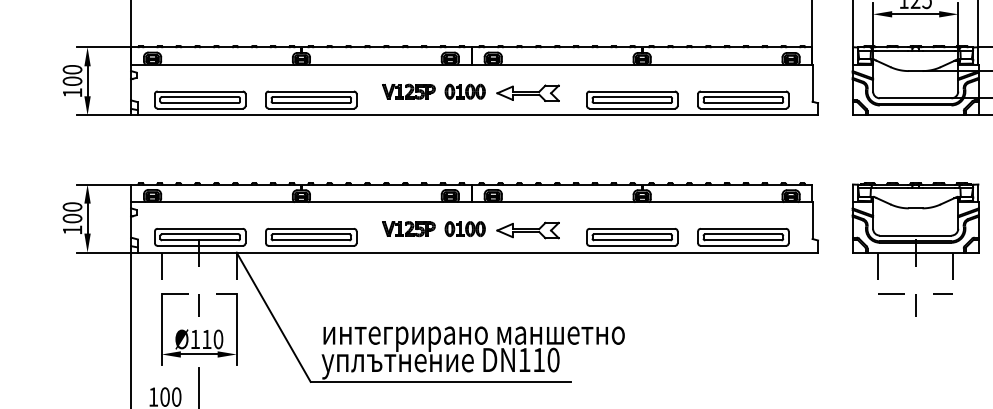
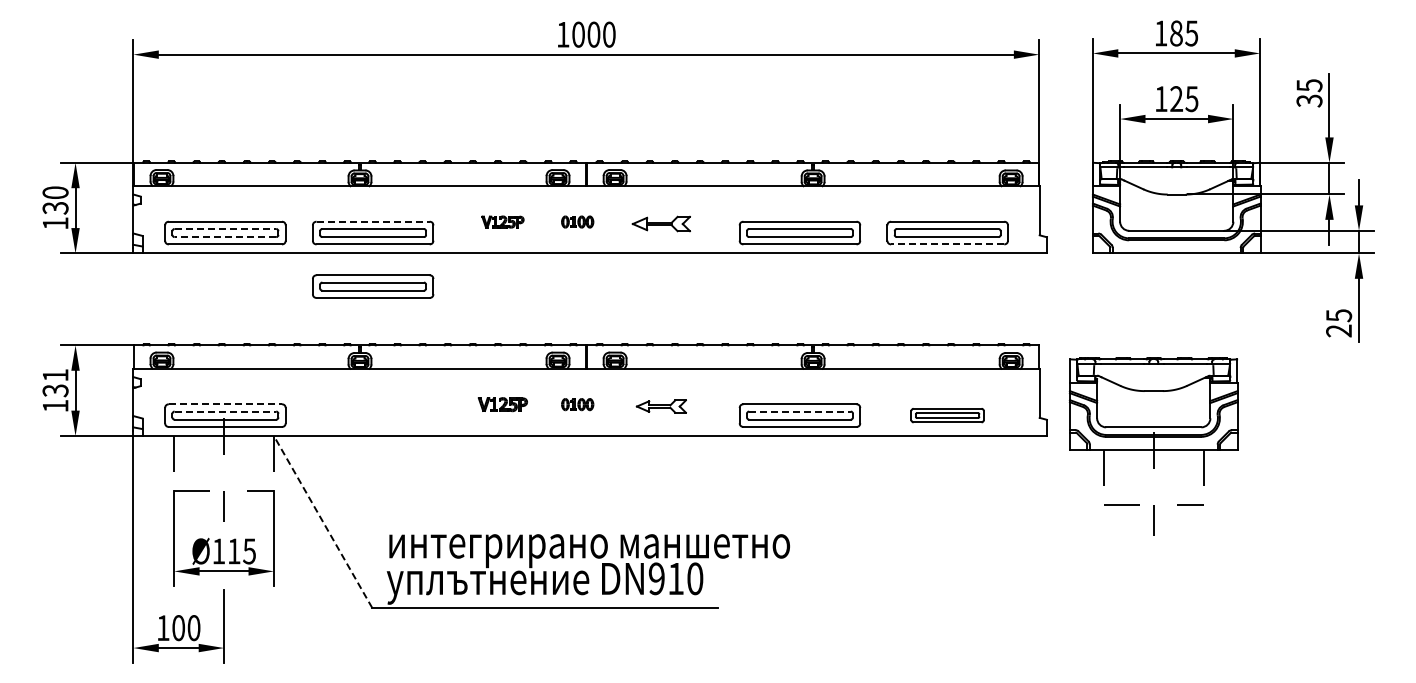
text: (72, 80) -> (55, 207), 100 -> 130
line: (311, 91) -> (373, 221), solid -> dashed
part: (408, 91) -> (502, 221), size x0.6
part: (465, 91) -> (577, 221), size x0.6
part: (528, 92) -> (661, 223), size x0.7
line: (200, 97) -> (225, 229), solid -> dashed
line: (200, 103) -> (225, 237), solid -> dashed
line: (743, 108) -> (947, 244), solid -> dashed
text: (72, 213) -> (55, 383), 100 -> 131
line: (200, 228) -> (225, 404), solid -> dashed
part: (408, 228) -> (502, 404), size x0.7
part: (465, 228) -> (577, 404), size x0.6
part: (528, 230) -> (661, 406), size x0.6
line: (200, 234) -> (225, 411), solid -> dashed
line: (631, 234) -> (799, 411), solid -> dashed
part: (311, 237) -> (373, 286), moved
part: (743, 237) -> (947, 415), size x0.6
part: (915, 250) -> (1153, 446), moved
line: (273, 316) -> (322, 521), solid -> dashed
text: (218, 339) -> (249, 551), Ø110 -> Ø115
text: (524, 359) -> (656, 578), DN110 -> DN910

